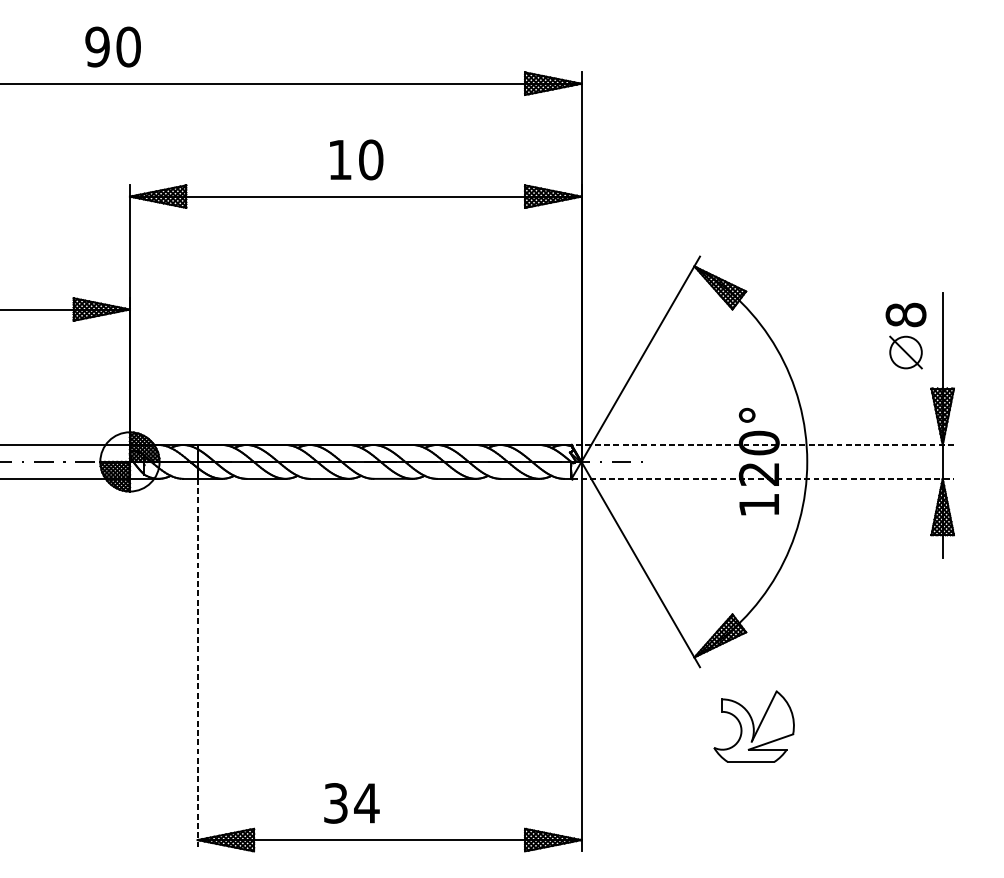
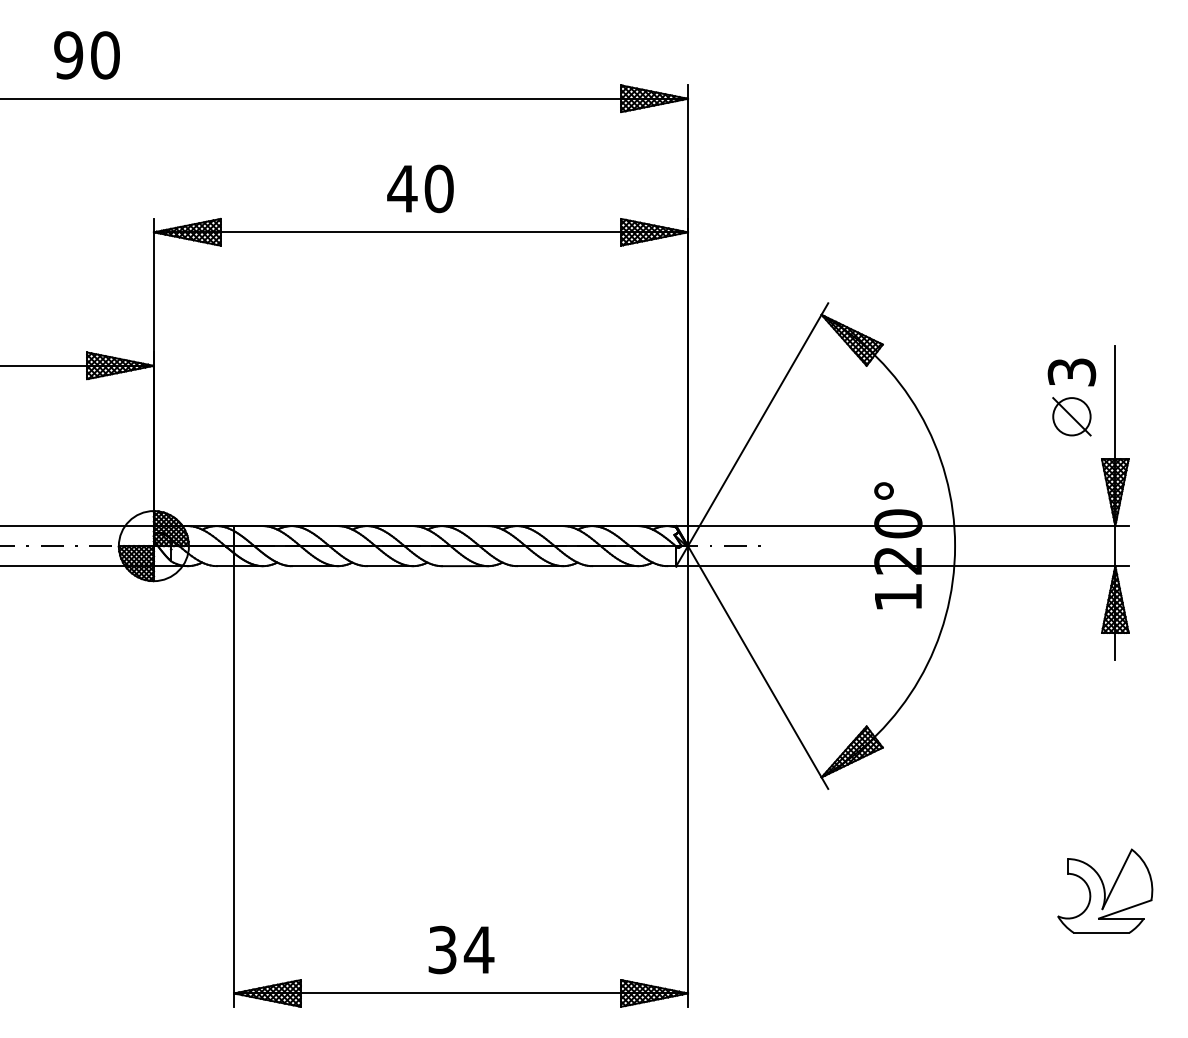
text: (112, 47) -> (86, 55), moved
text: (340, 159) -> (402, 188), 10 -> 40
text: (905, 315) -> (1071, 372), 8 -> 3
line: (762, 445) -> (902, 526), dashed -> solid
line: (763, 479) -> (903, 566), dashed -> solid
line: (198, 665) -> (234, 786), dashed -> solid
part: (754, 726) -> (1105, 890), moved
text: (351, 802) -> (461, 949), moved

